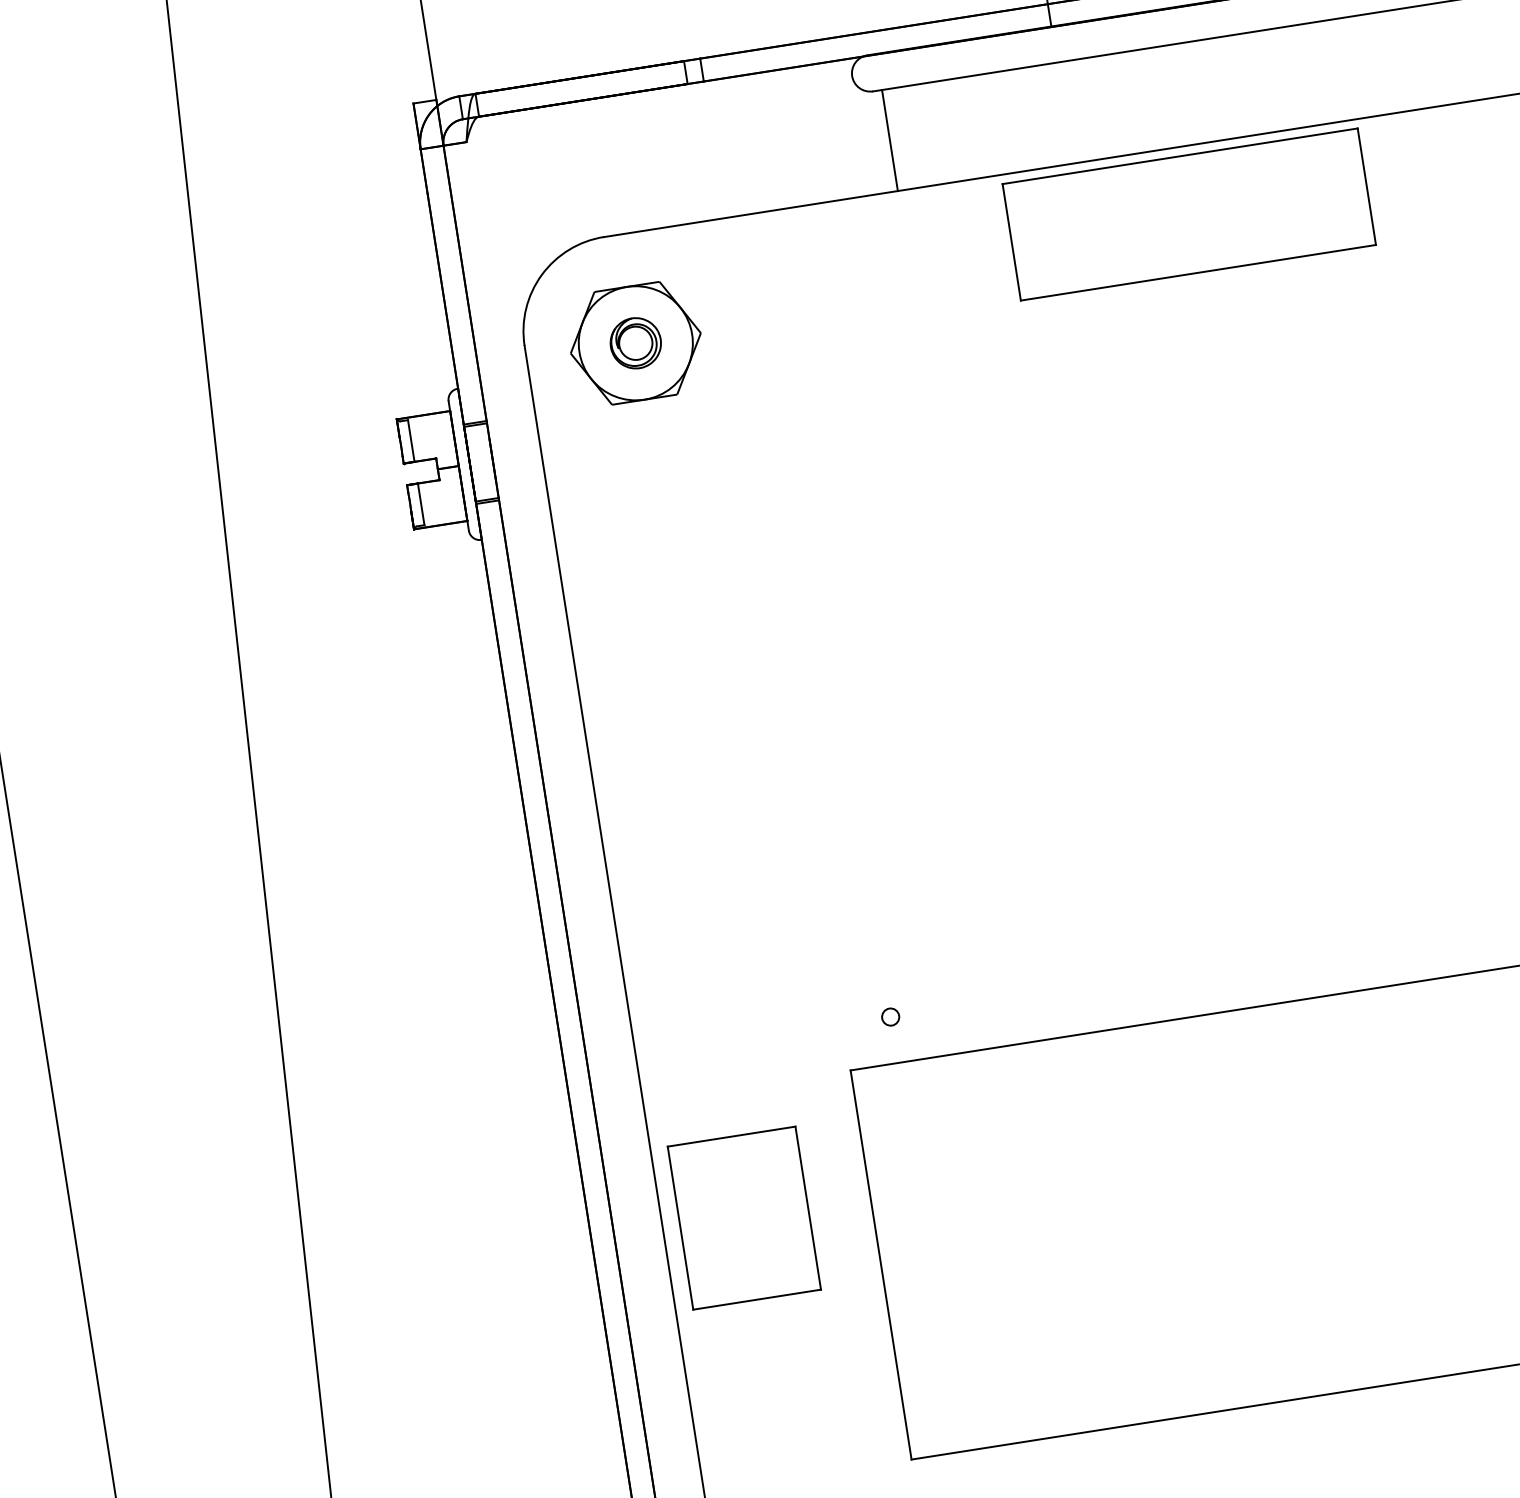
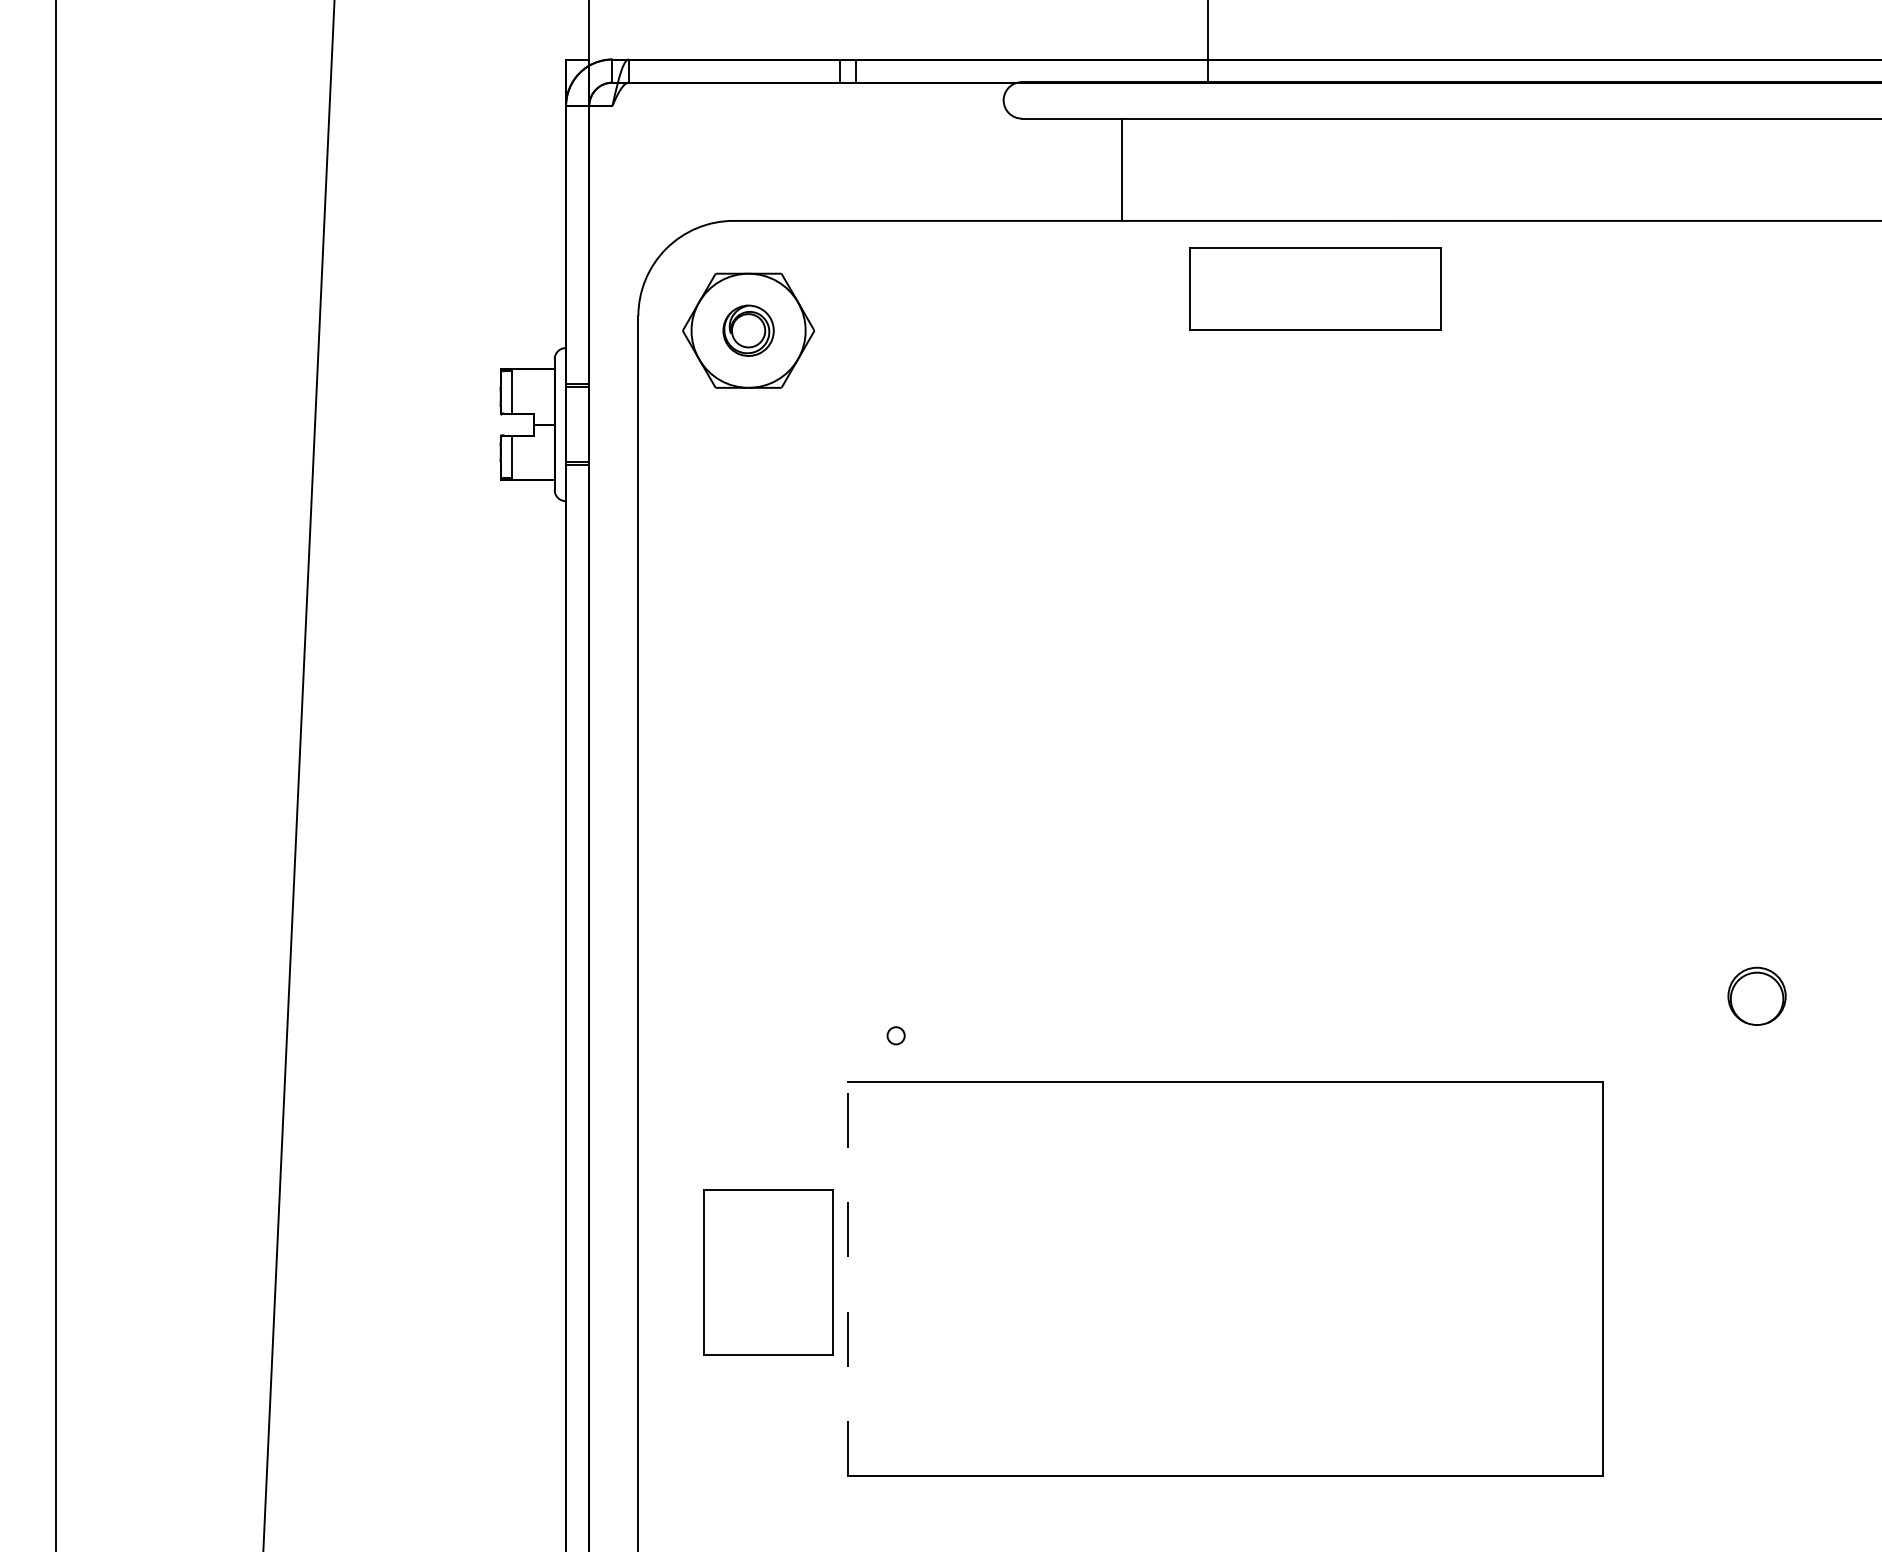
line: (890, 140) -> (1122, 169), moved
part: (1189, 213) -> (1315, 288), size x0.7
part: (744, 1217) -> (768, 1272), moved
line: (881, 1265) -> (848, 1279), solid -> dashed

